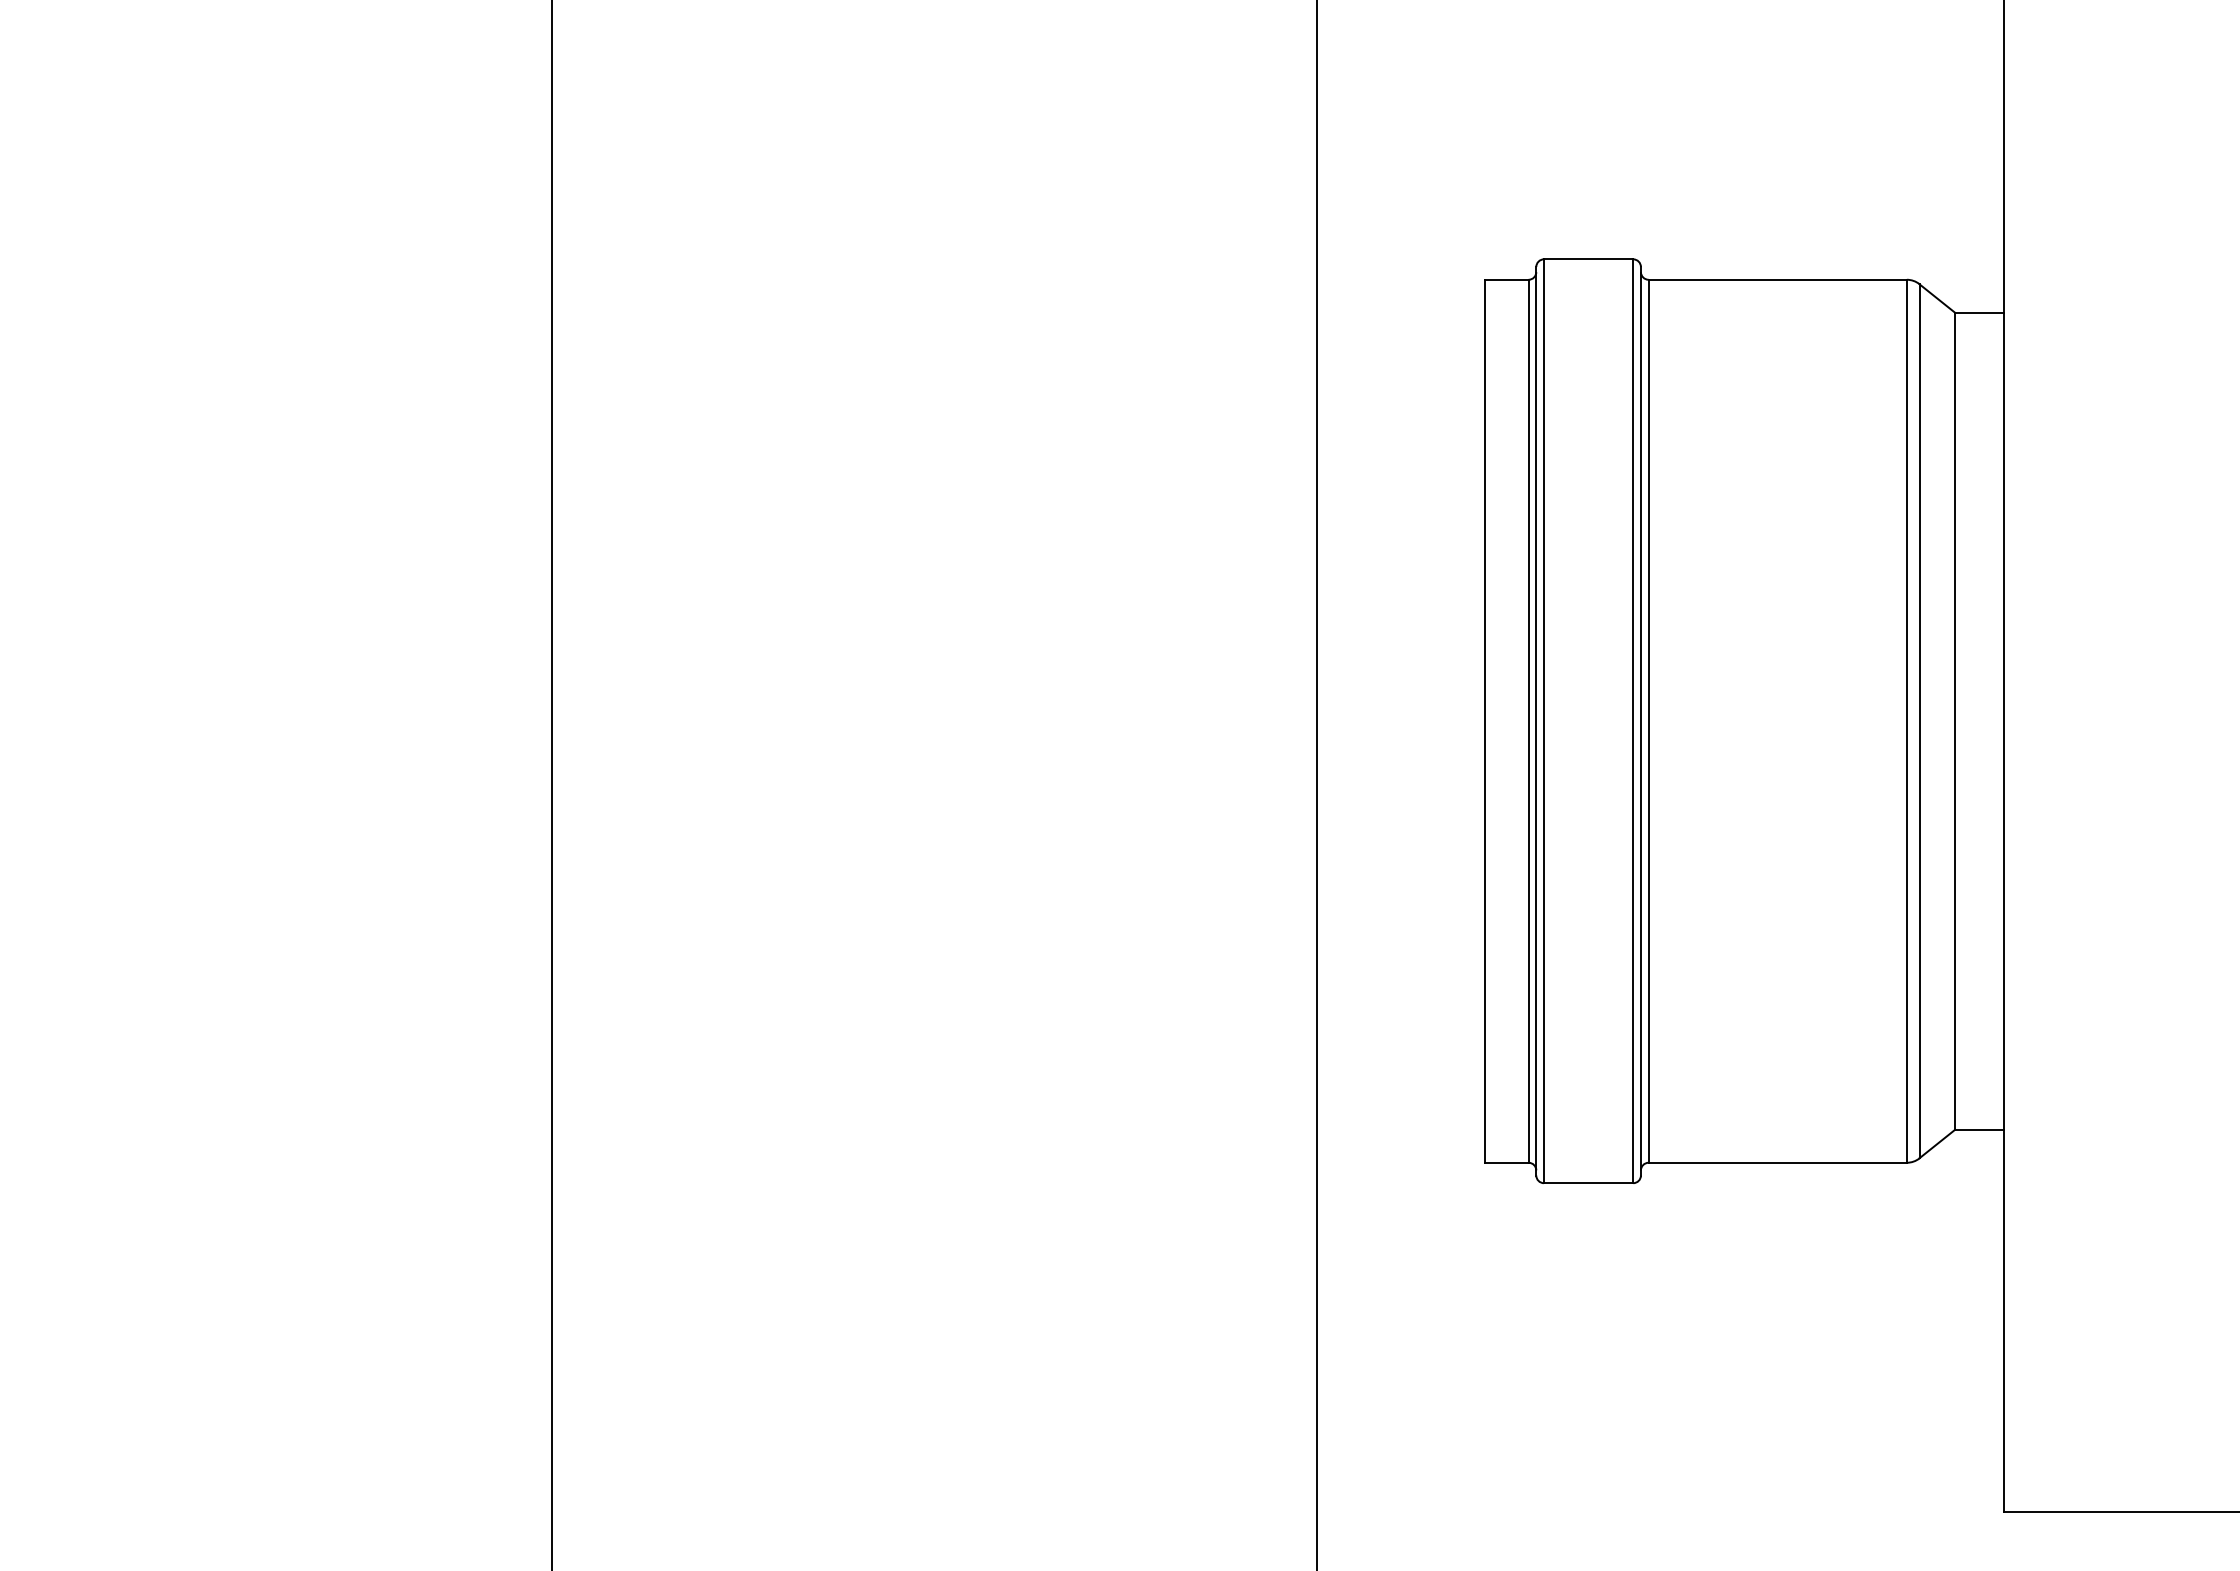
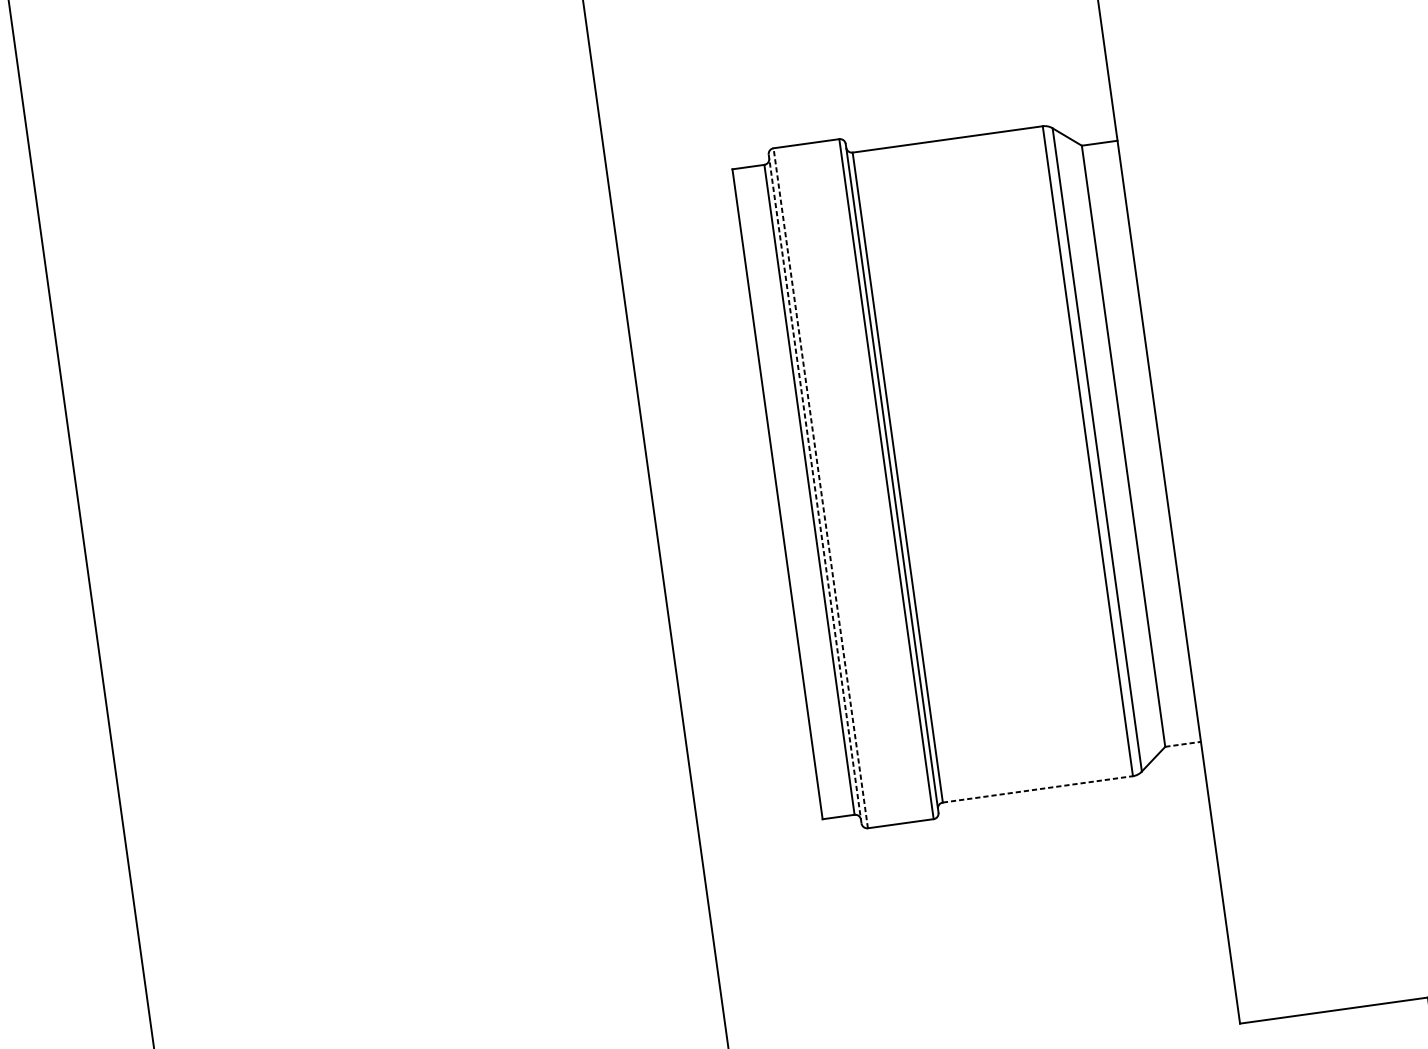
line: (1536, 720) -> (815, 488), solid -> dashed
line: (1543, 721) -> (820, 488), solid -> dashed
line: (1980, 1129) -> (1183, 744), solid -> dashed
line: (1778, 1162) -> (1038, 789), solid -> dashed

